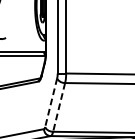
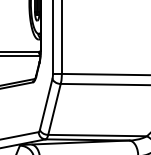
line: (51, 102) -> (46, 104), dashed -> solid
line: (59, 107) -> (54, 109), dashed -> solid

